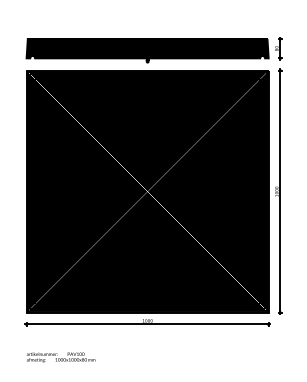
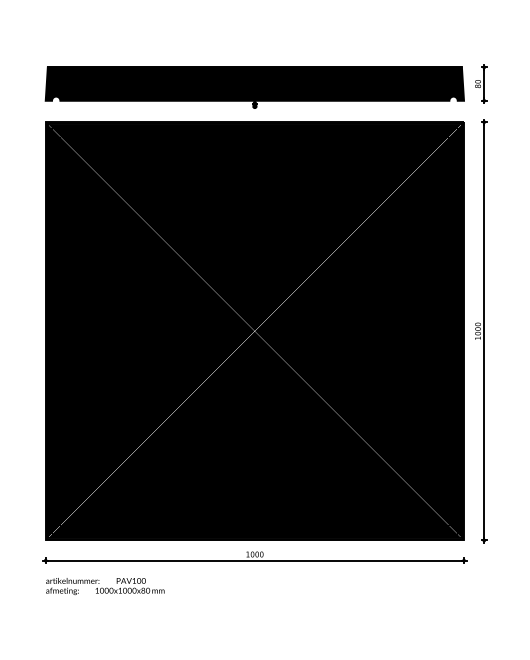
text: (60, 357) -> (104, 586), moved

